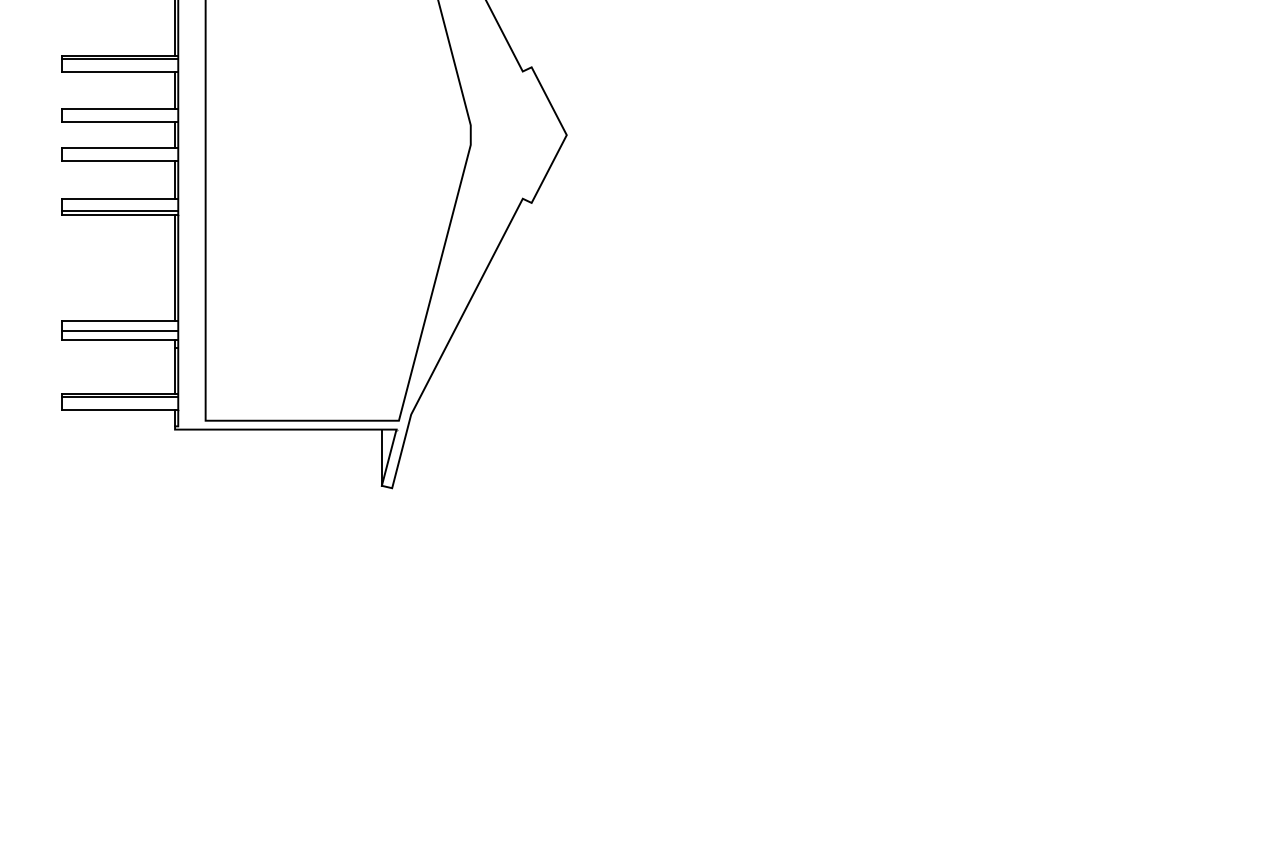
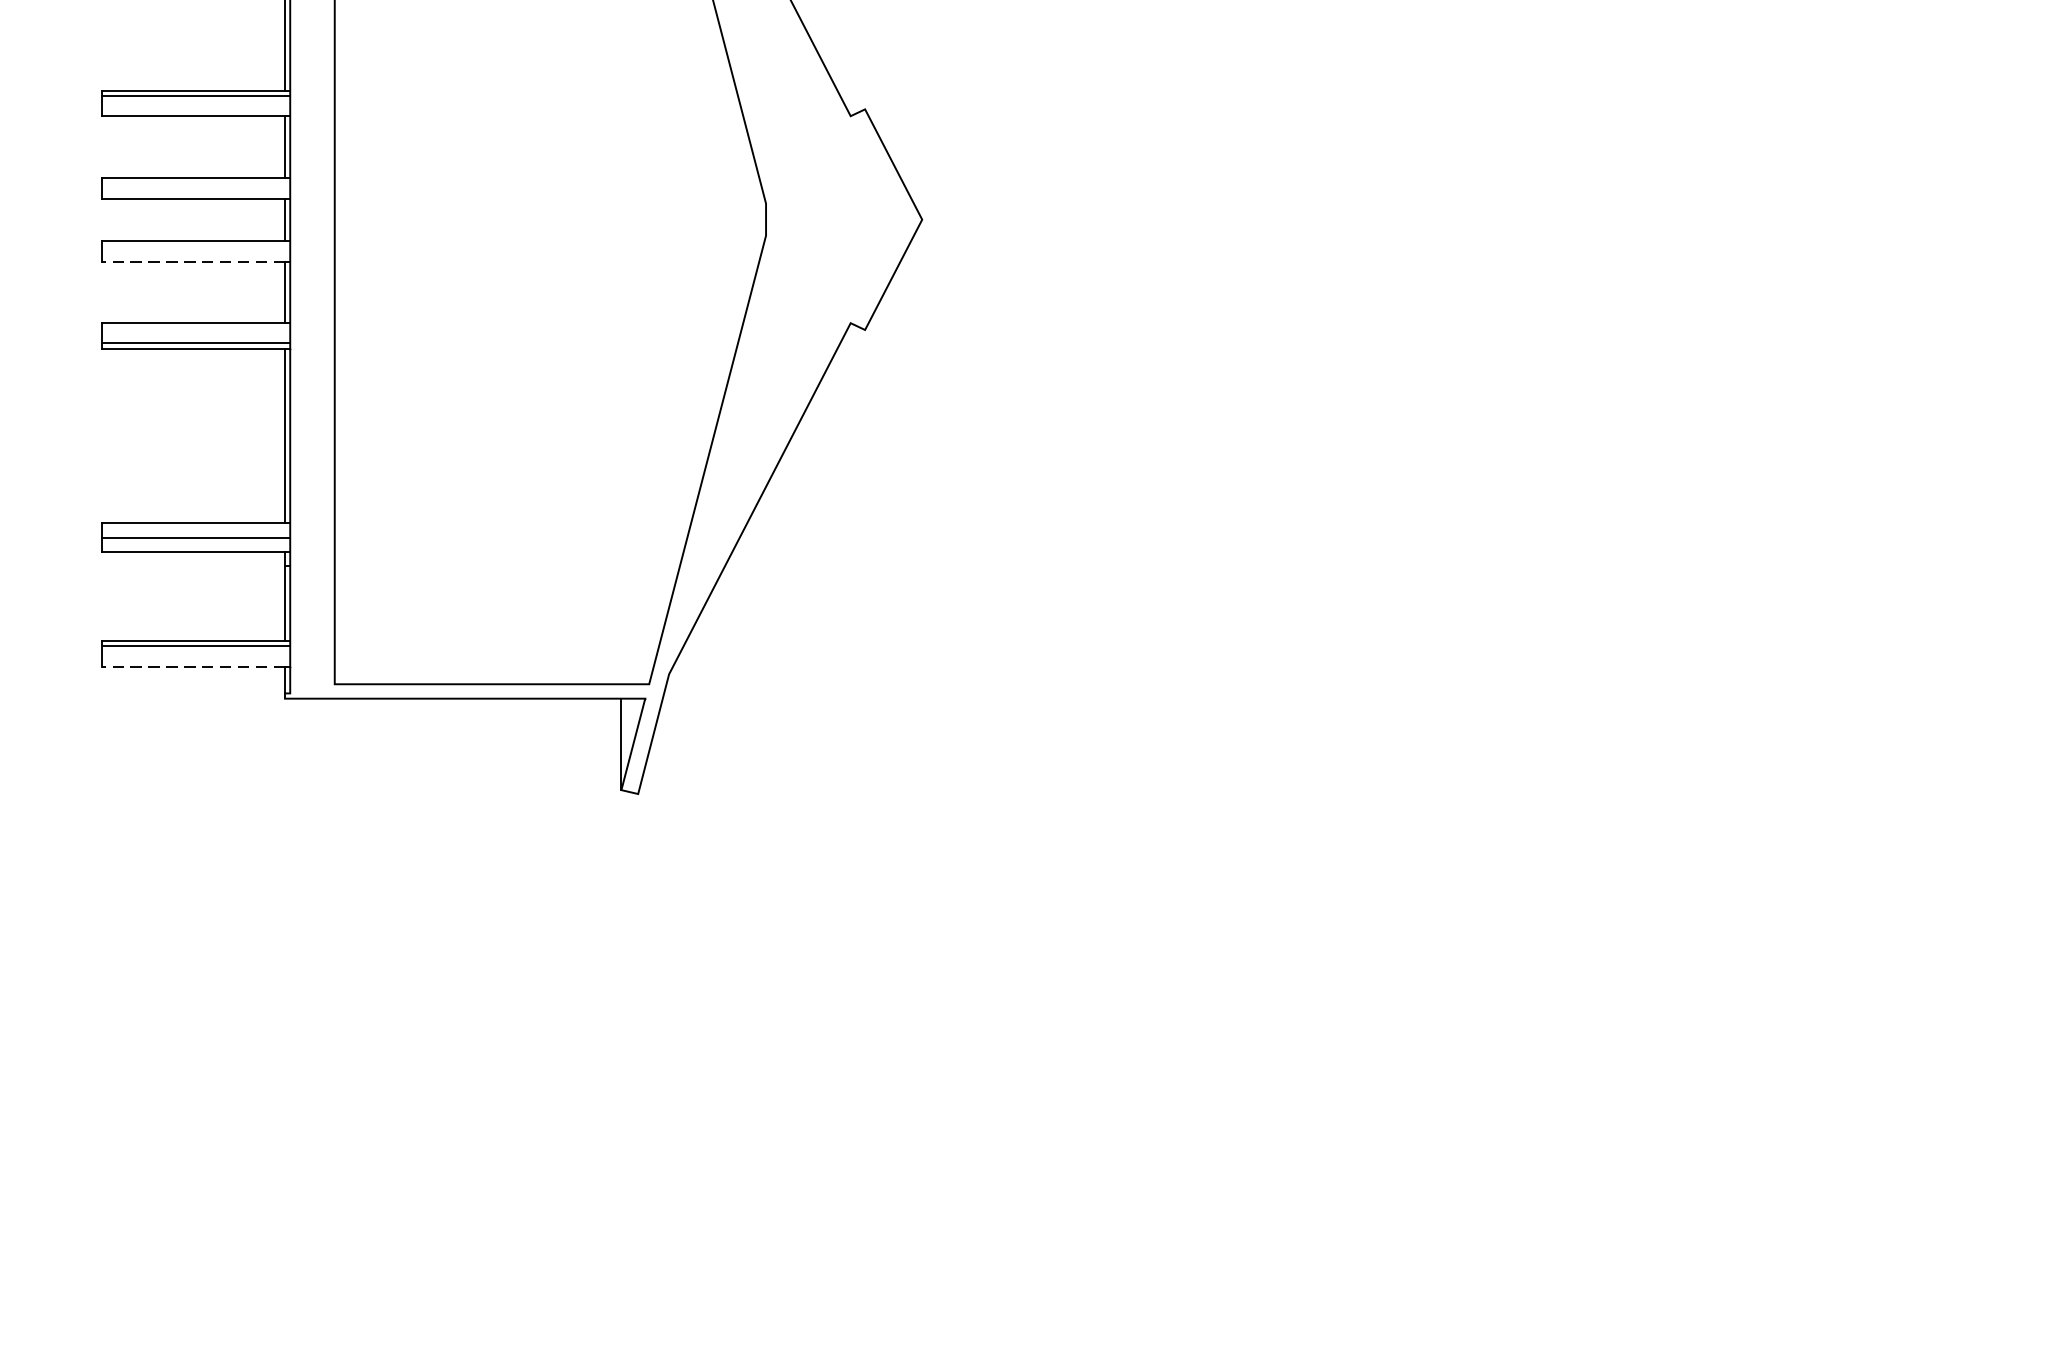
line: (118, 160) -> (193, 260), solid -> dashed
line: (118, 409) -> (193, 665), solid -> dashed

